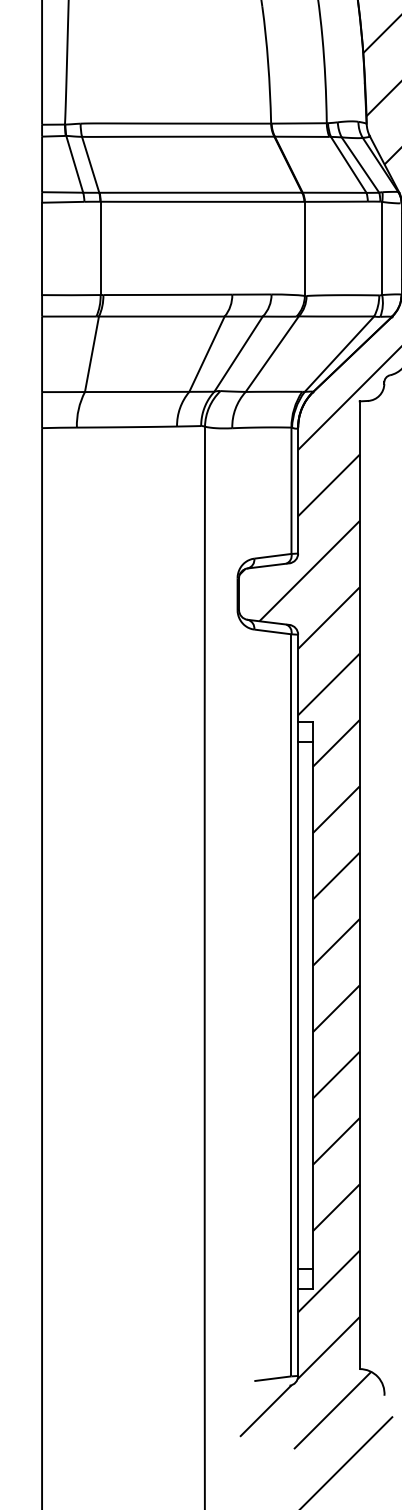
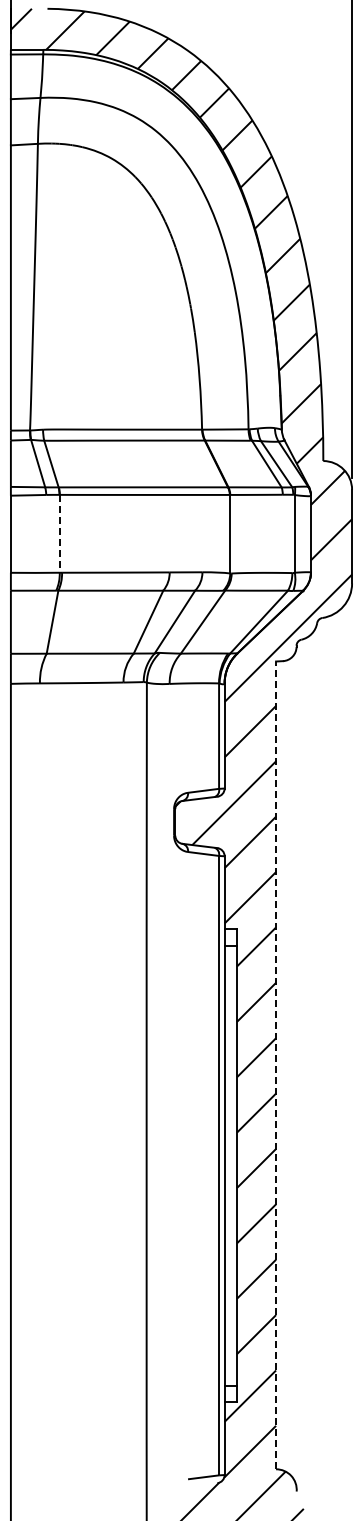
line: (100, 248) -> (59, 533), solid -> dashed
line: (360, 885) -> (276, 1065), solid -> dashed

